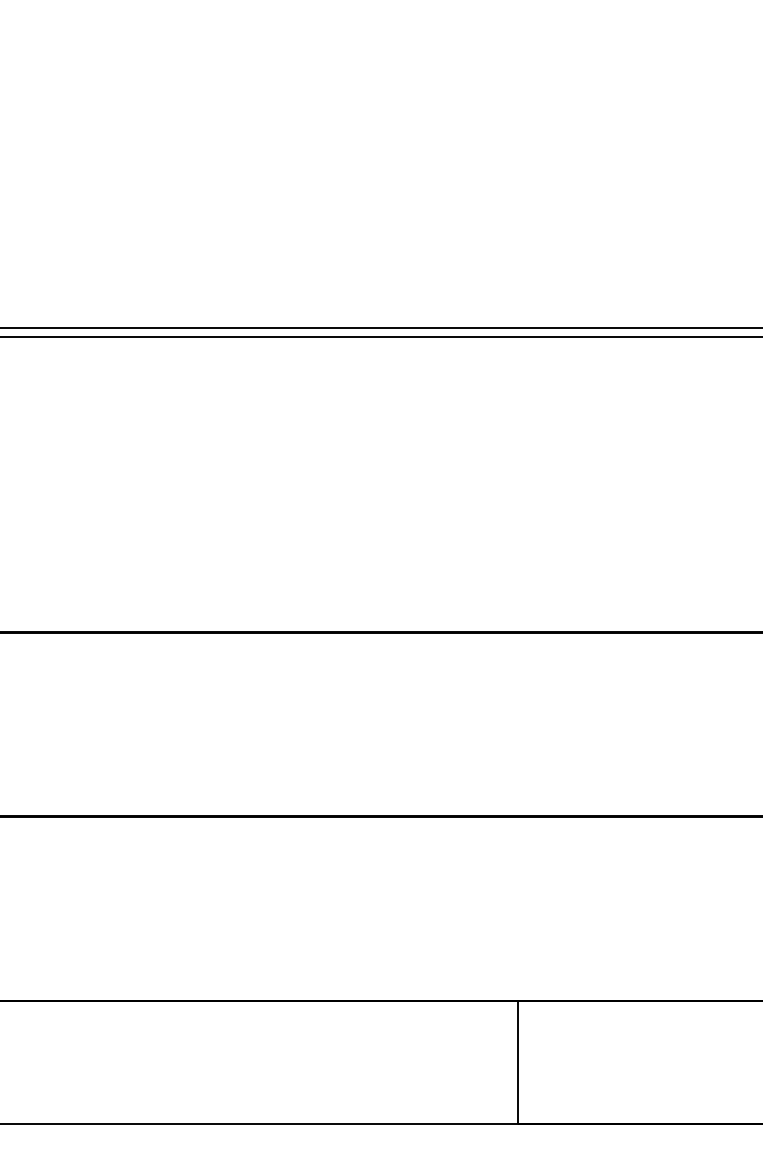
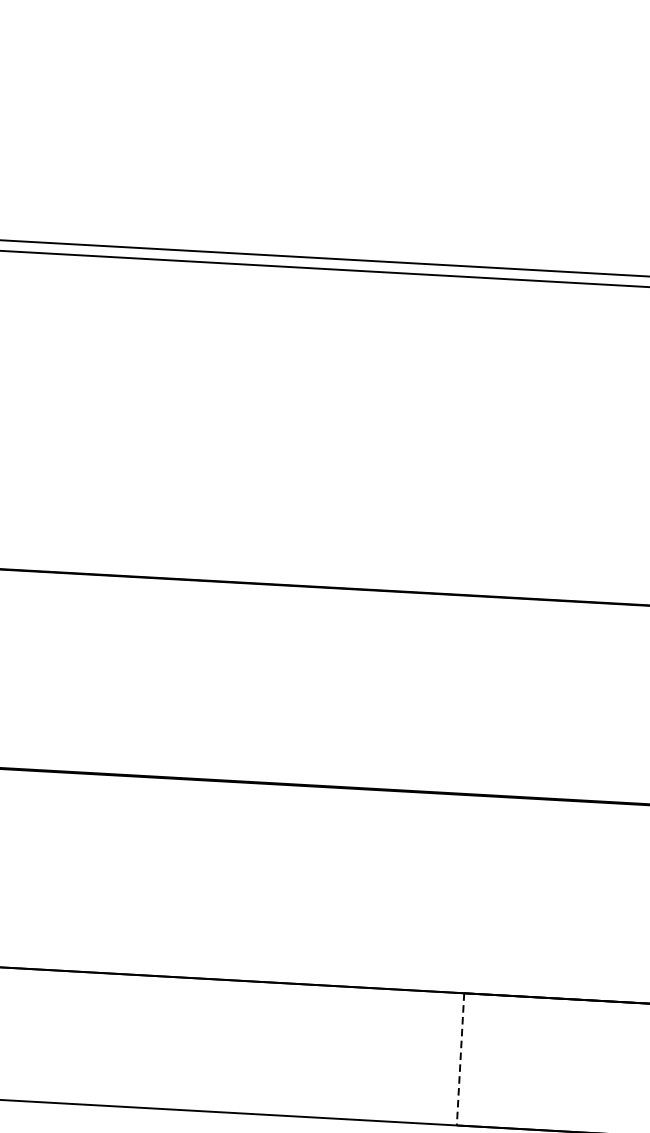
line: (518, 1062) -> (460, 1059), solid -> dashed

